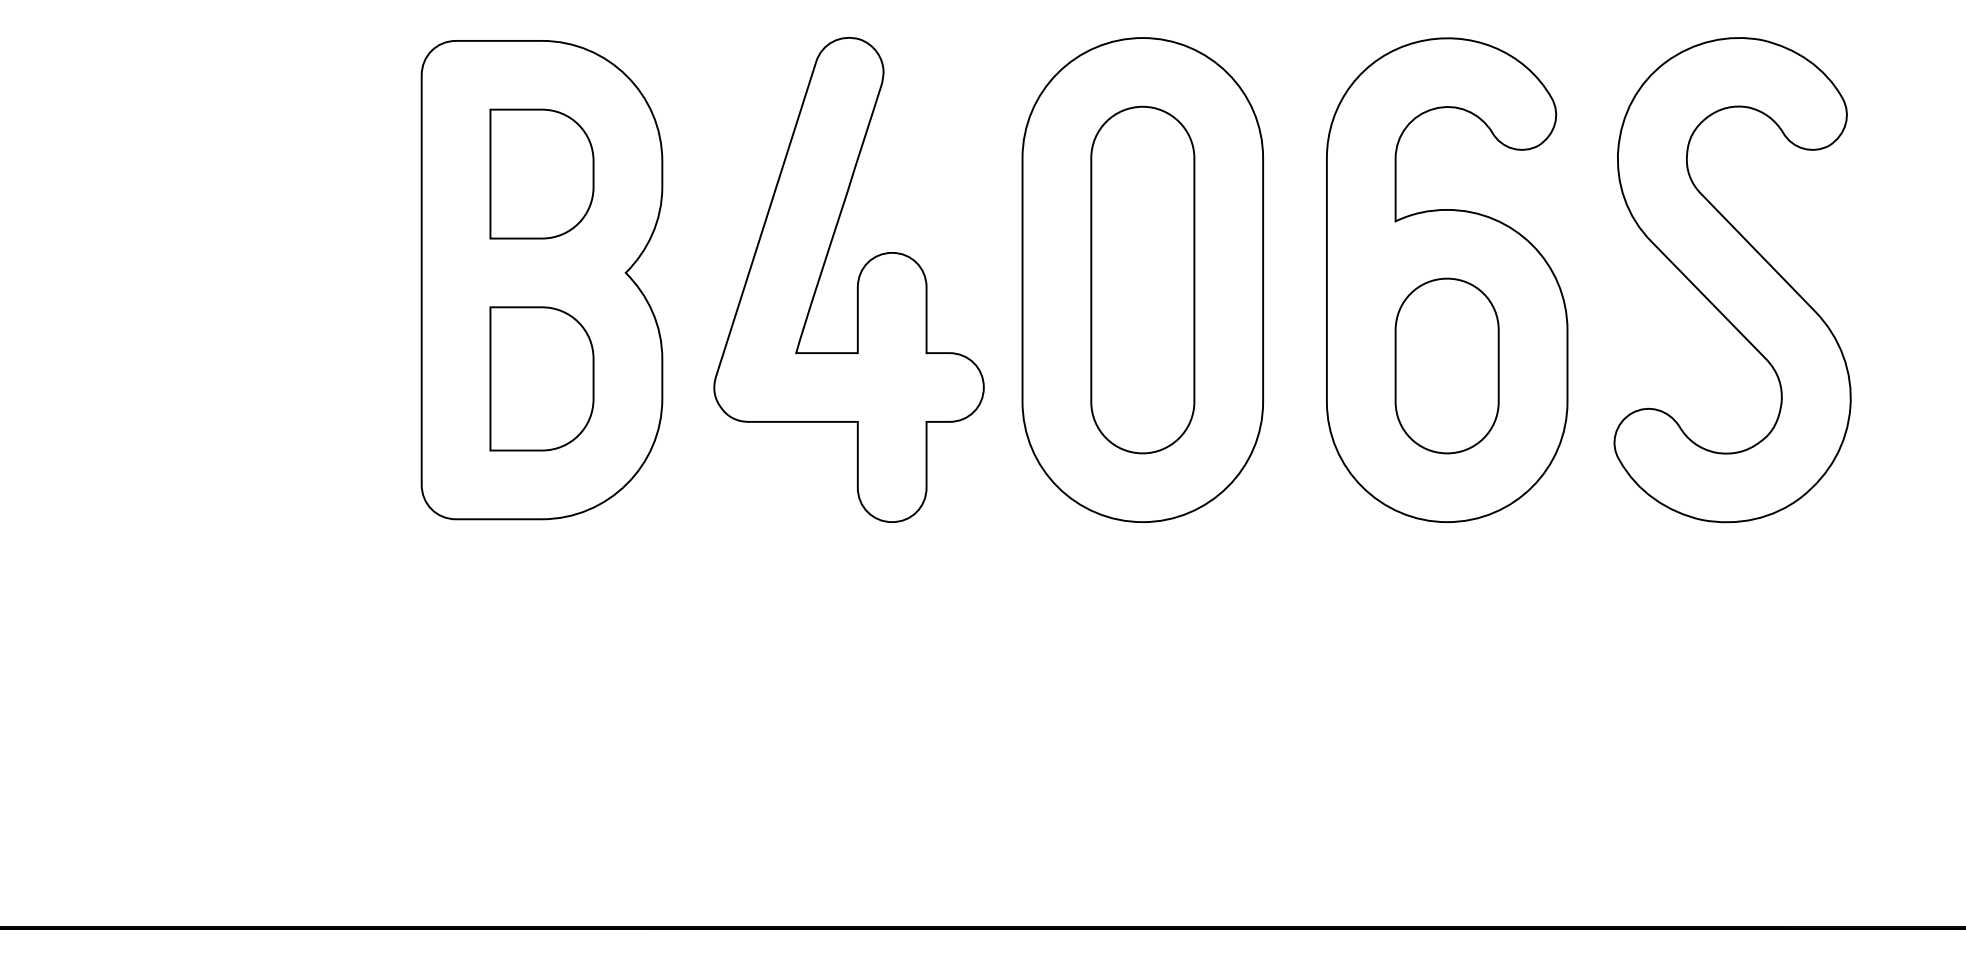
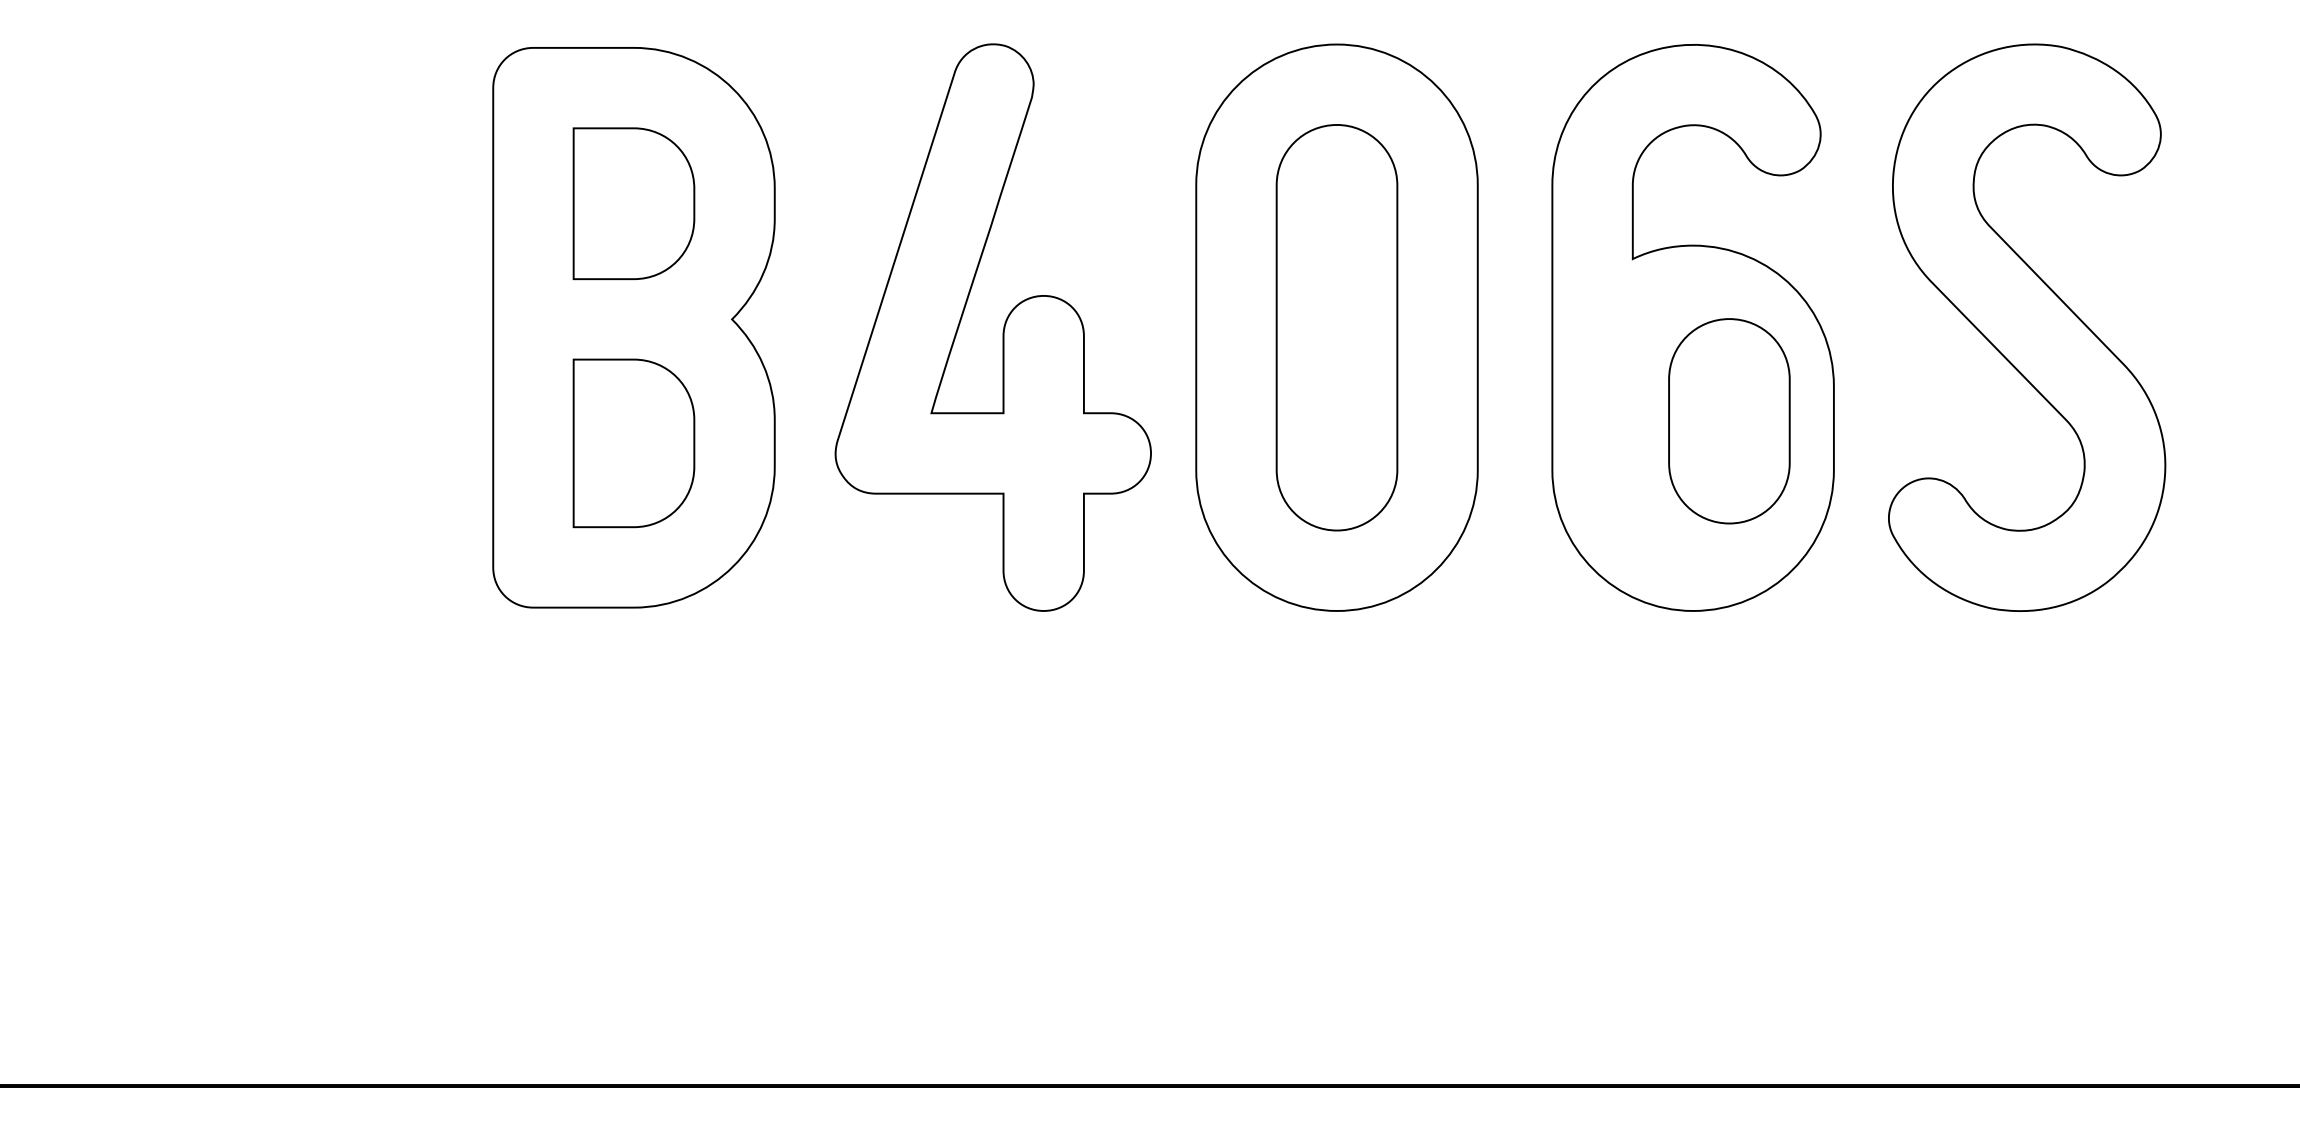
part: (1446, 365) -> (1728, 420), moved

